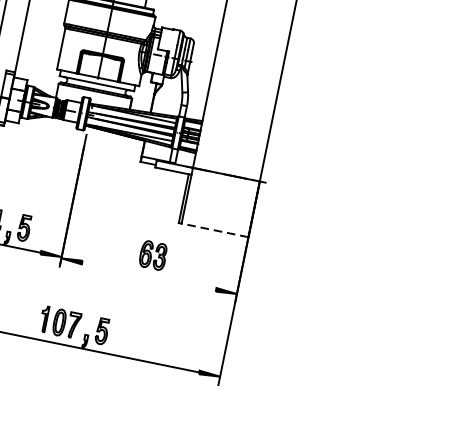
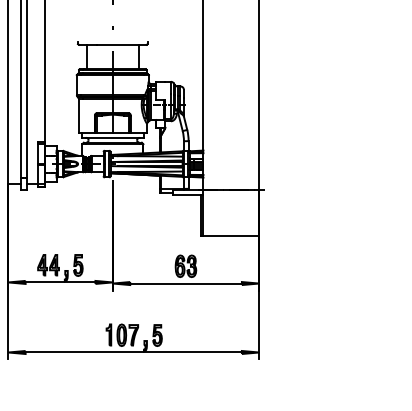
line: (215, 230) -> (231, 236), dashed -> solid
line: (148, 275) -> (185, 283), added

